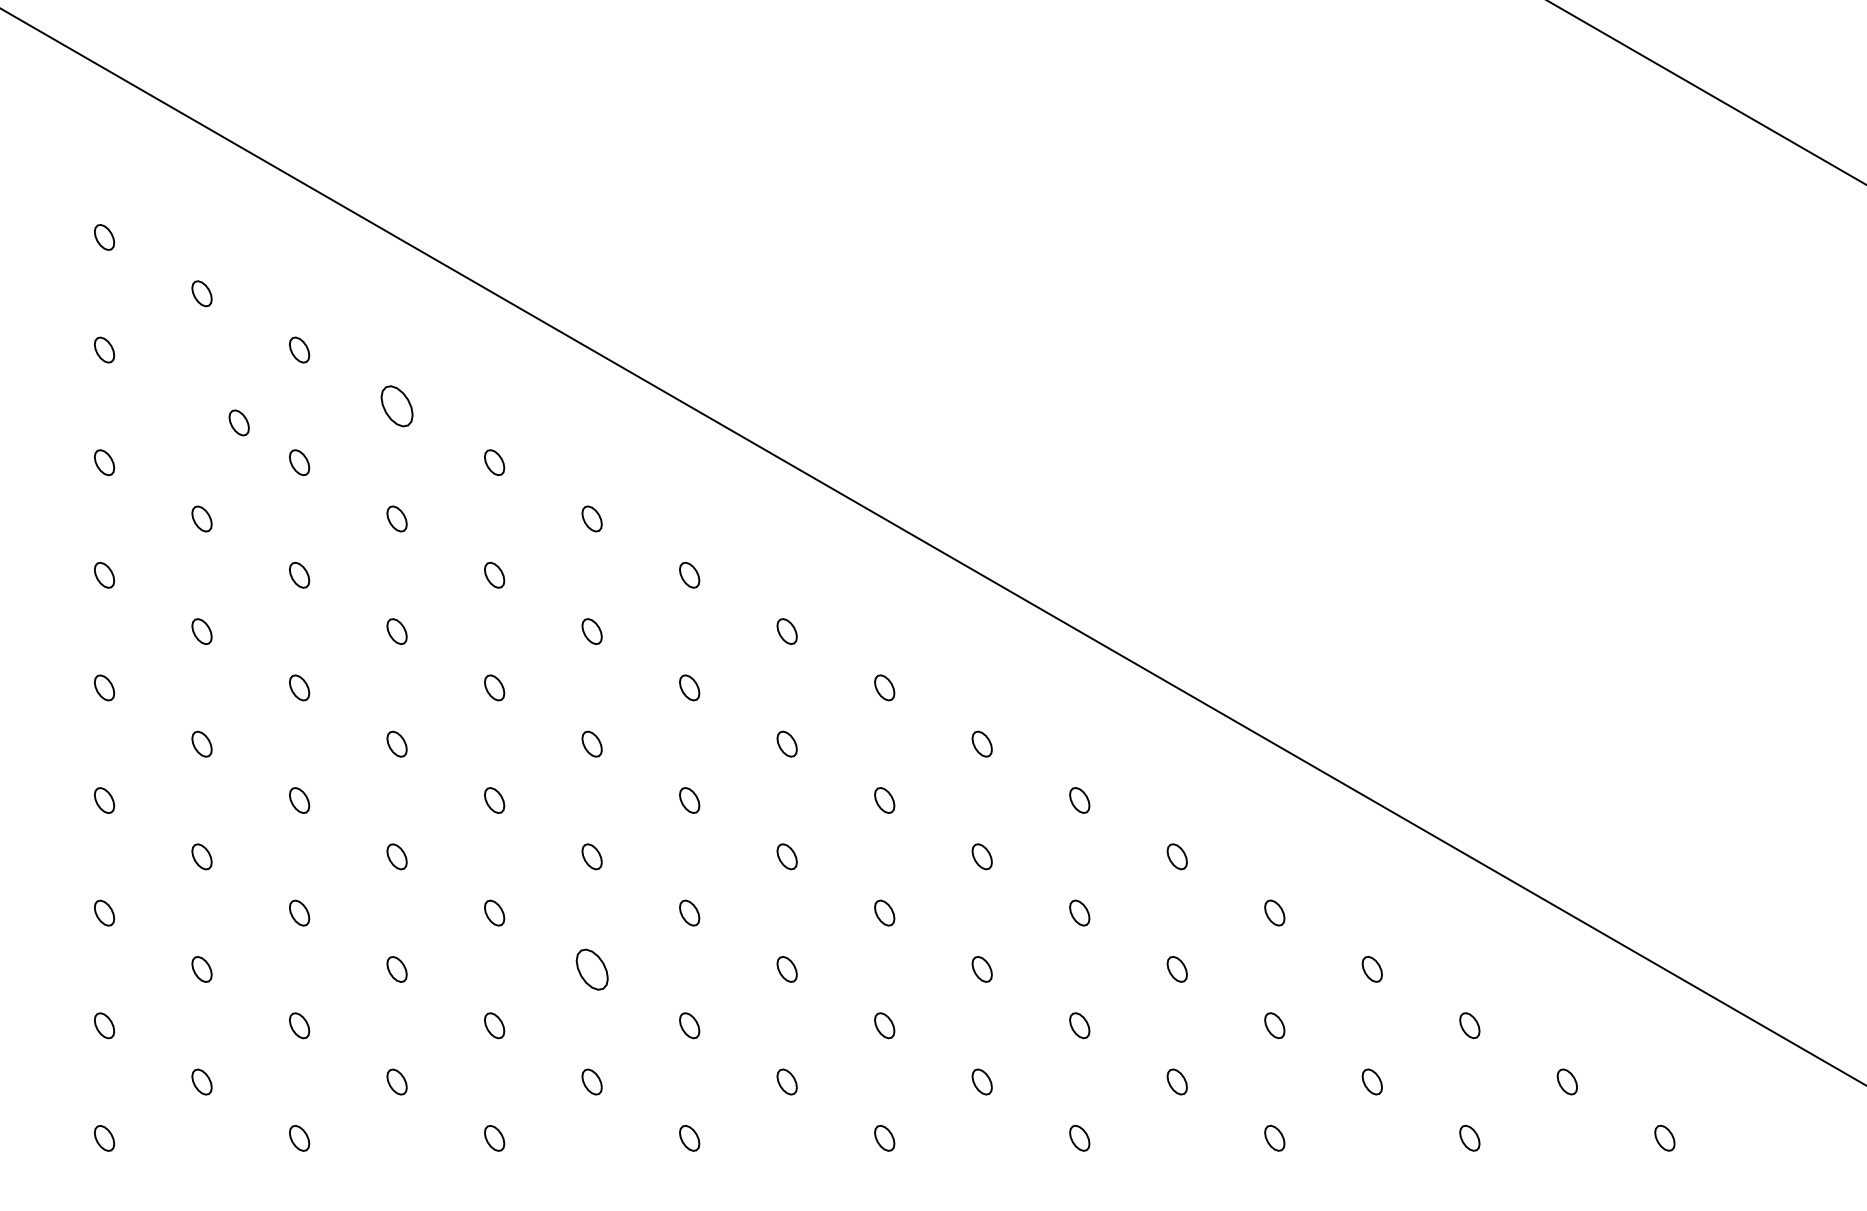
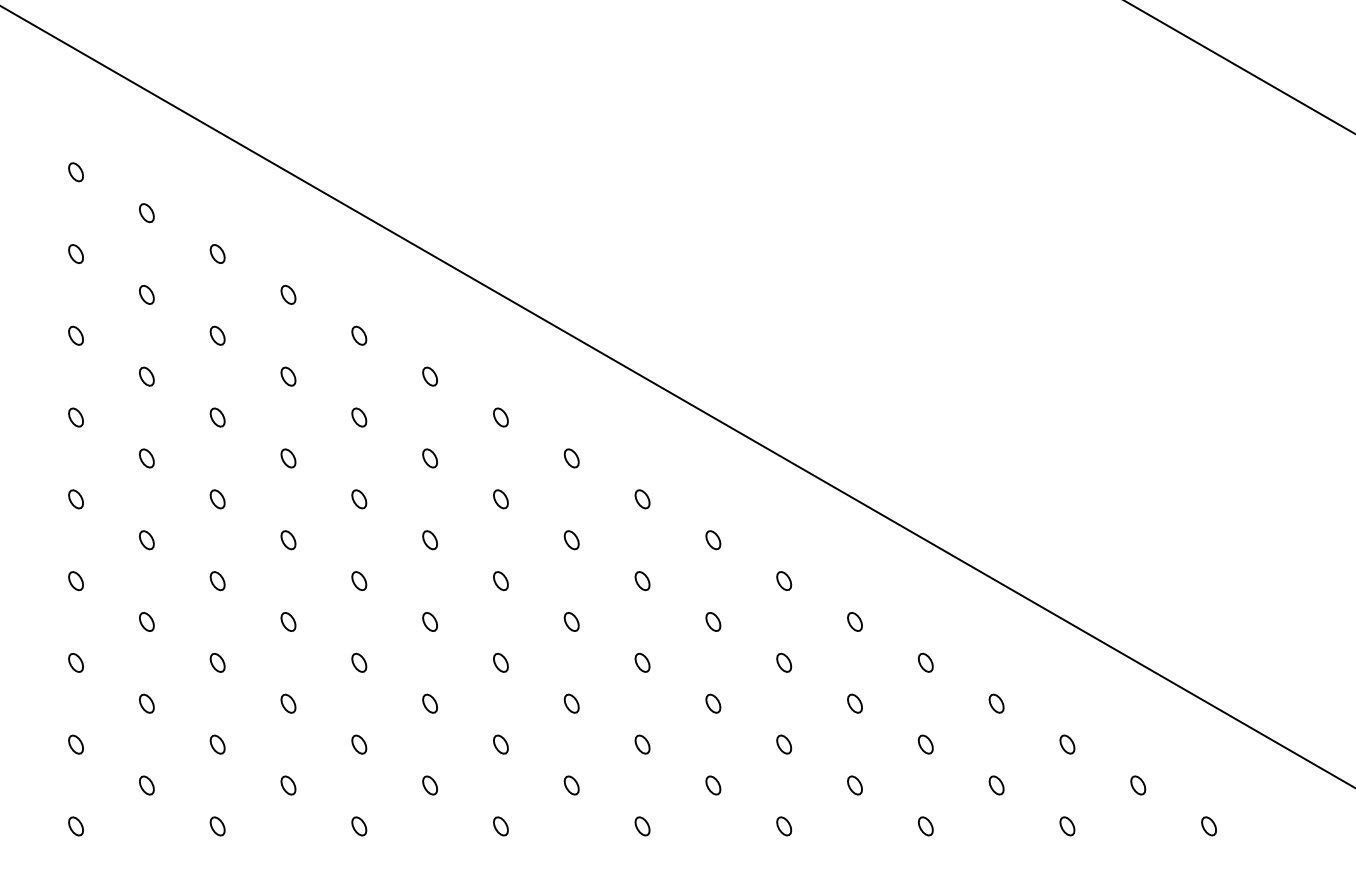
part: (397, 405) -> (288, 294), size x0.62
part: (238, 422) -> (146, 294), moved
part: (591, 969) -> (429, 703), size x0.62

